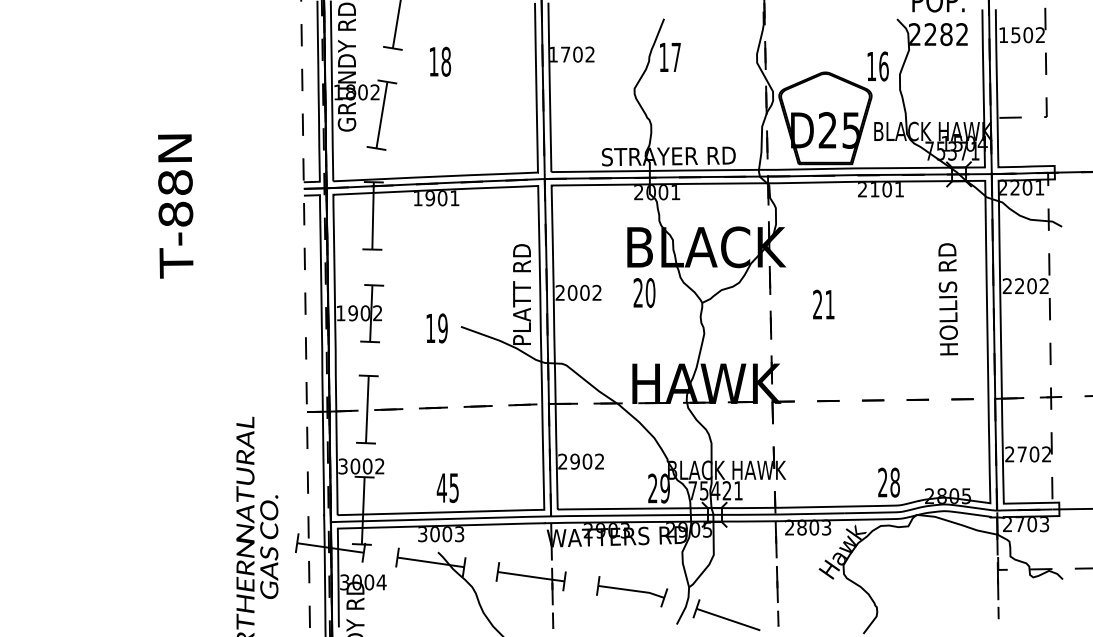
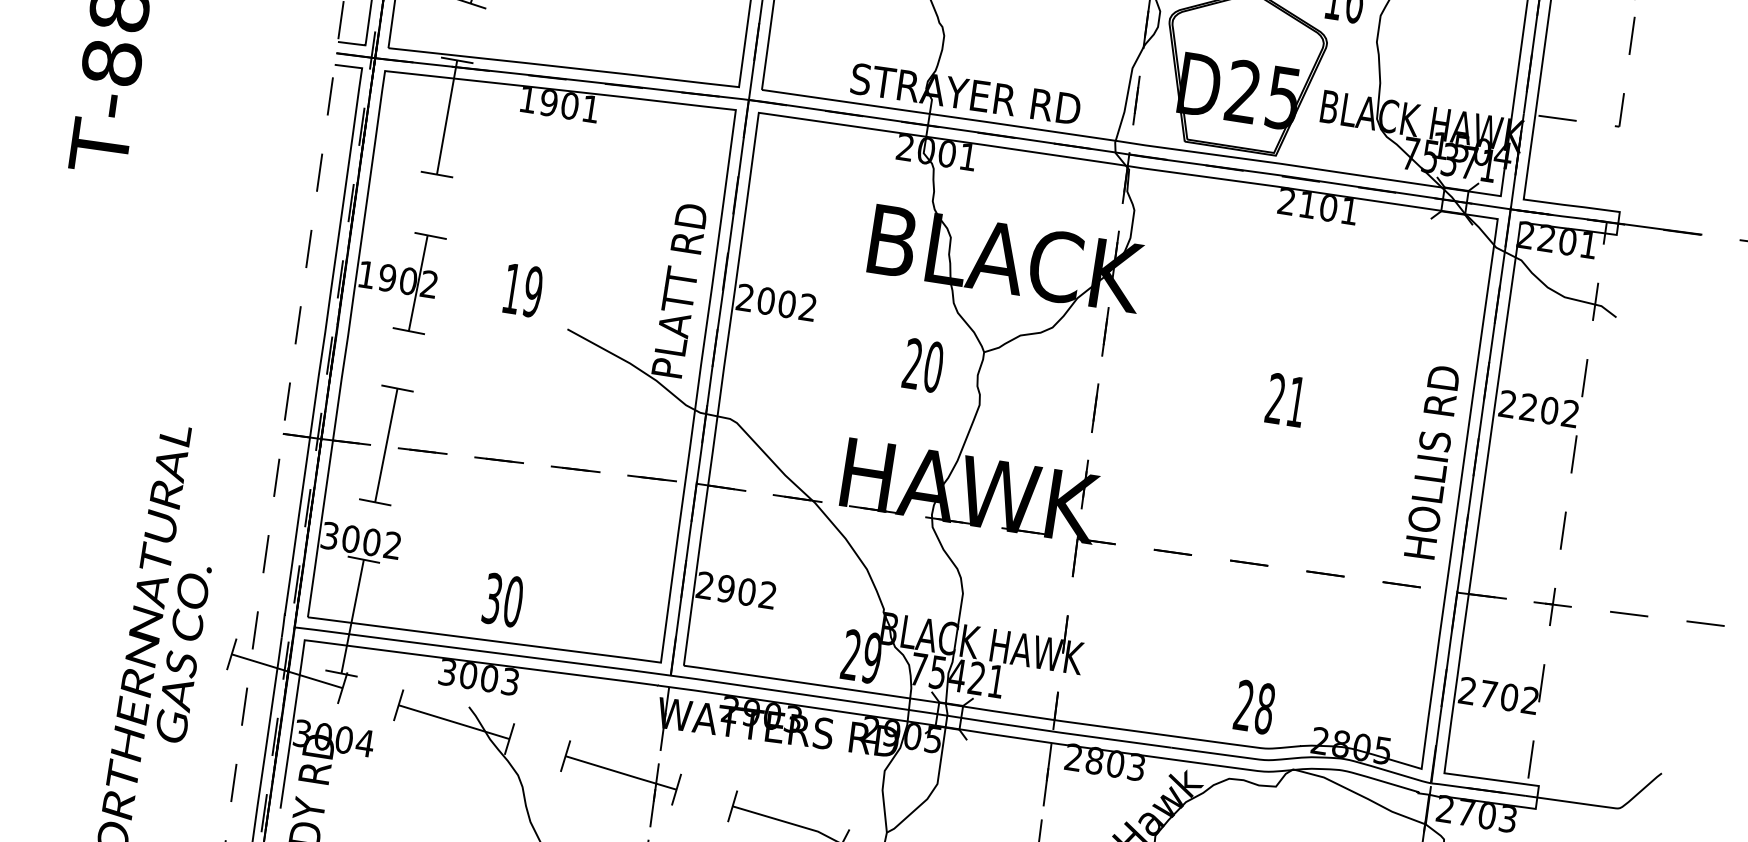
text: (644, 292) -> (923, 364), moved
text: (948, 299) -> (1432, 462), moved
text: (823, 304) -> (1285, 399), moved
text: (436, 328) -> (522, 290), moved
text: (447, 488) -> (501, 600), 45 -> 30

